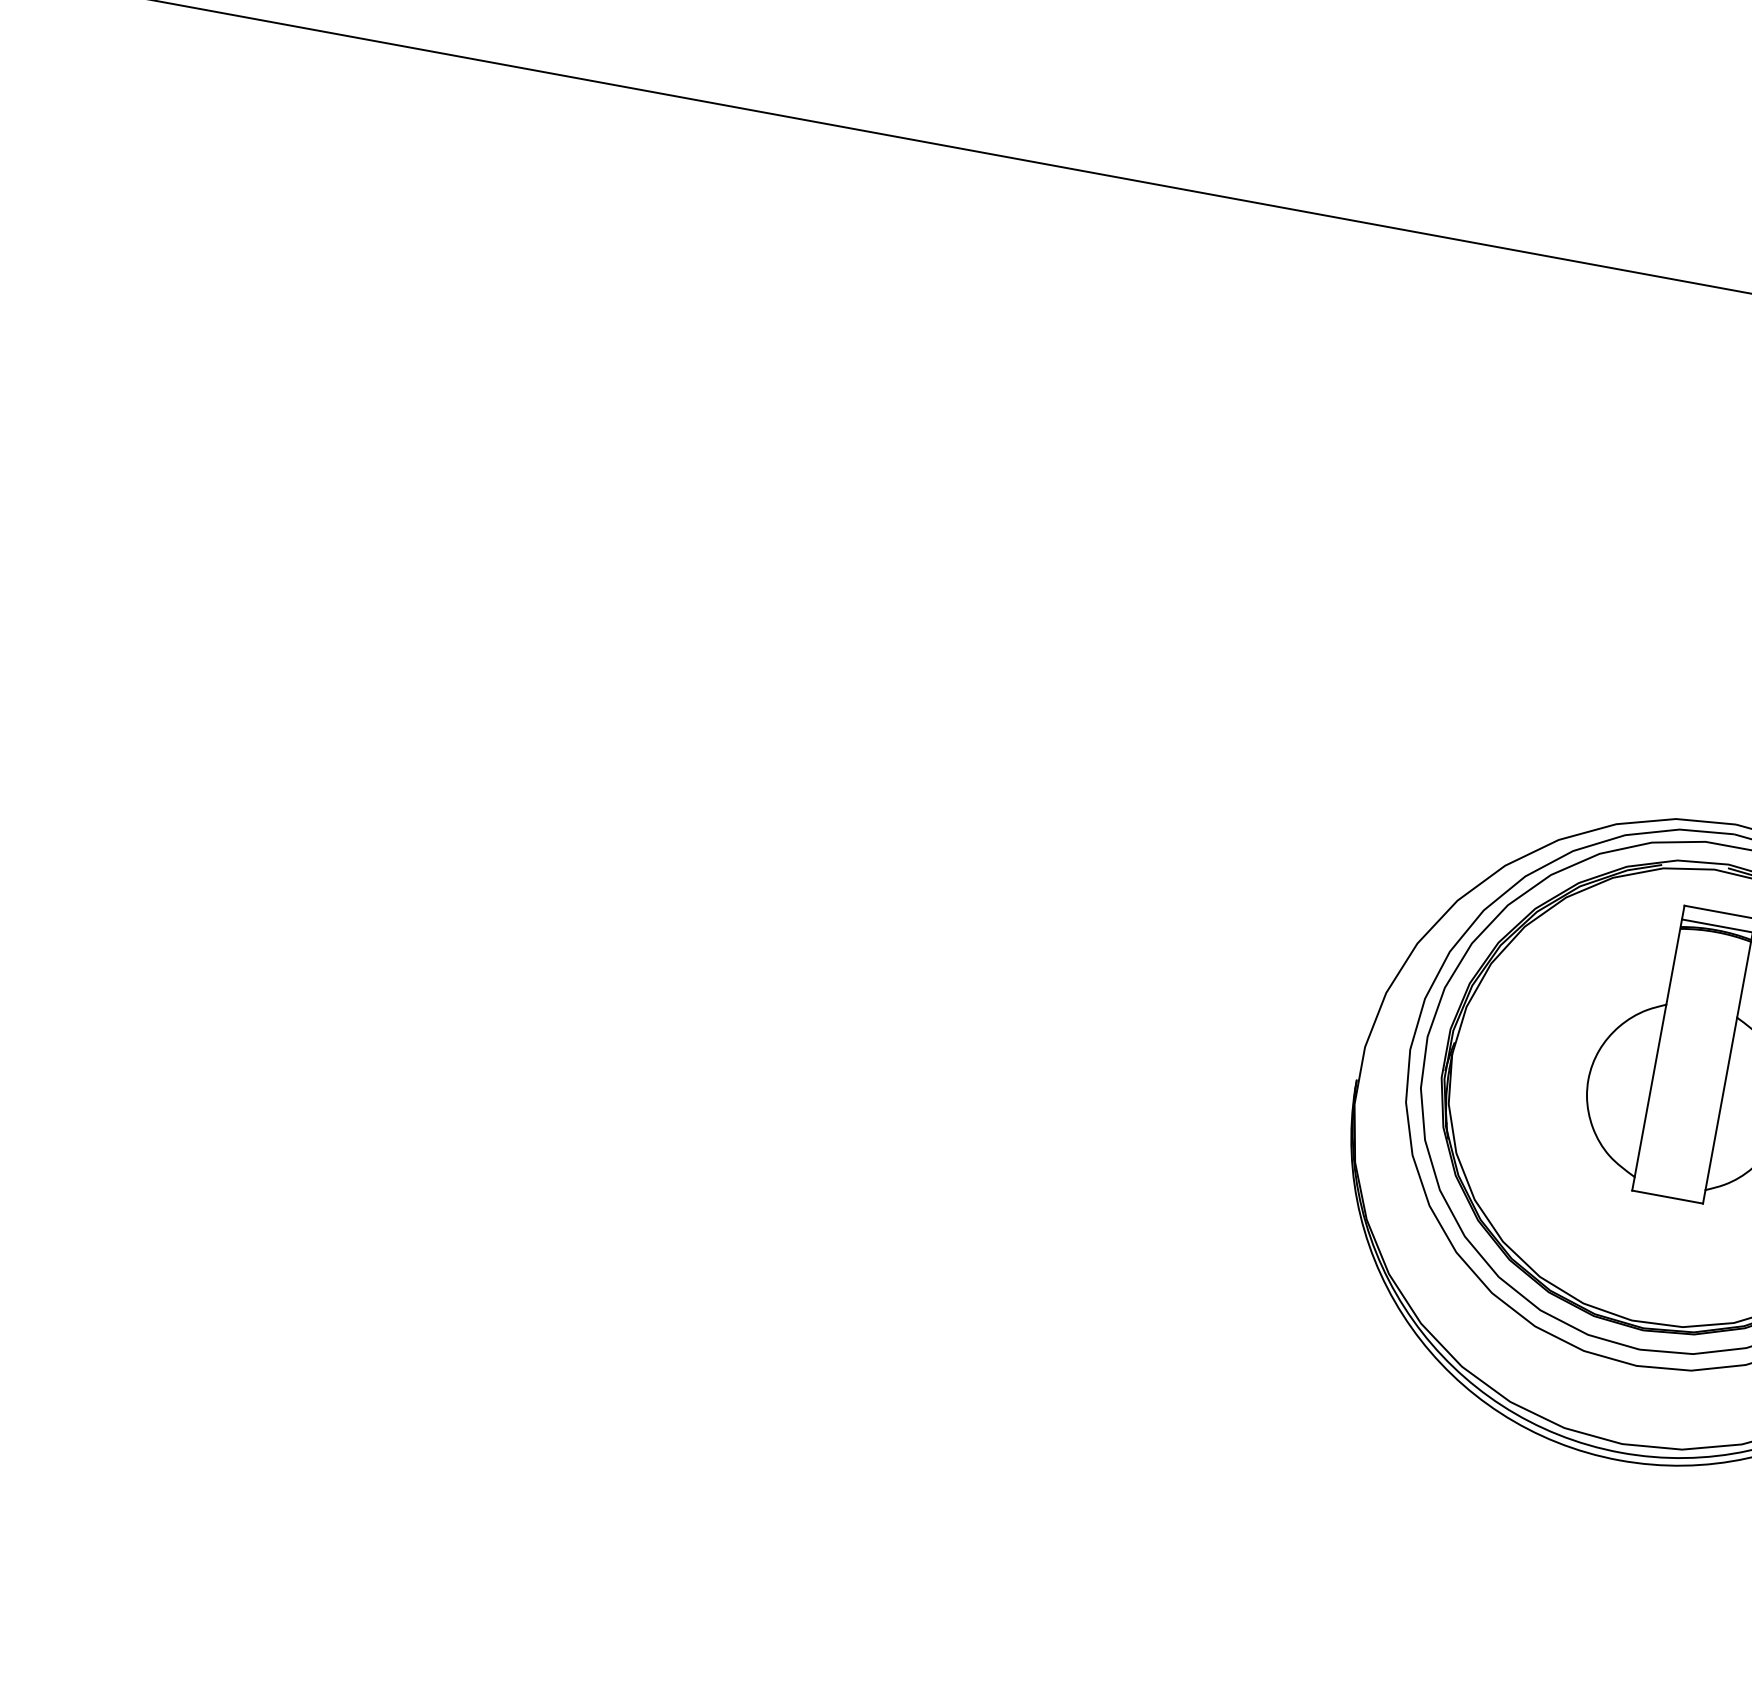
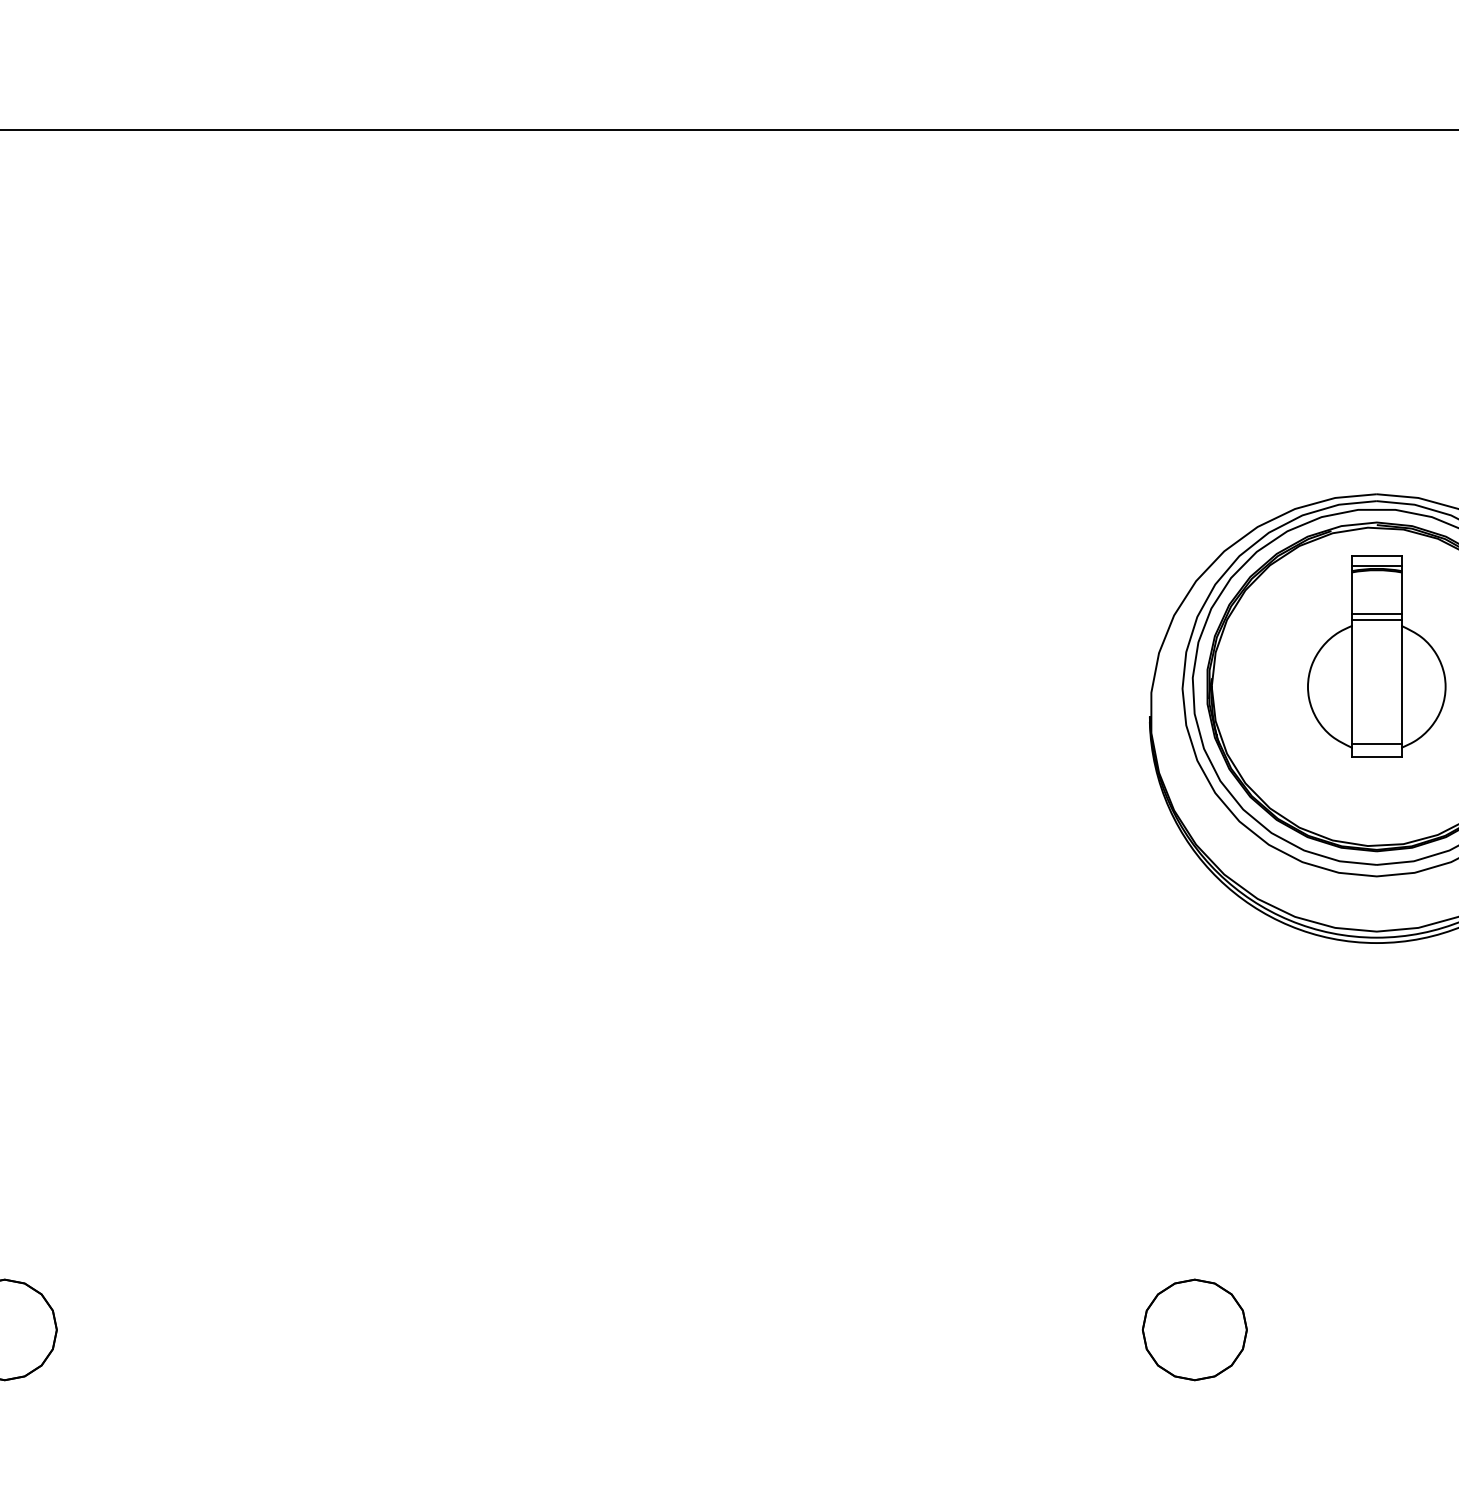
line: (1704, 994) -> (1376, 614), added
line: (1703, 1001) -> (1376, 619), added
line: (1670, 1177) -> (1376, 743), added

